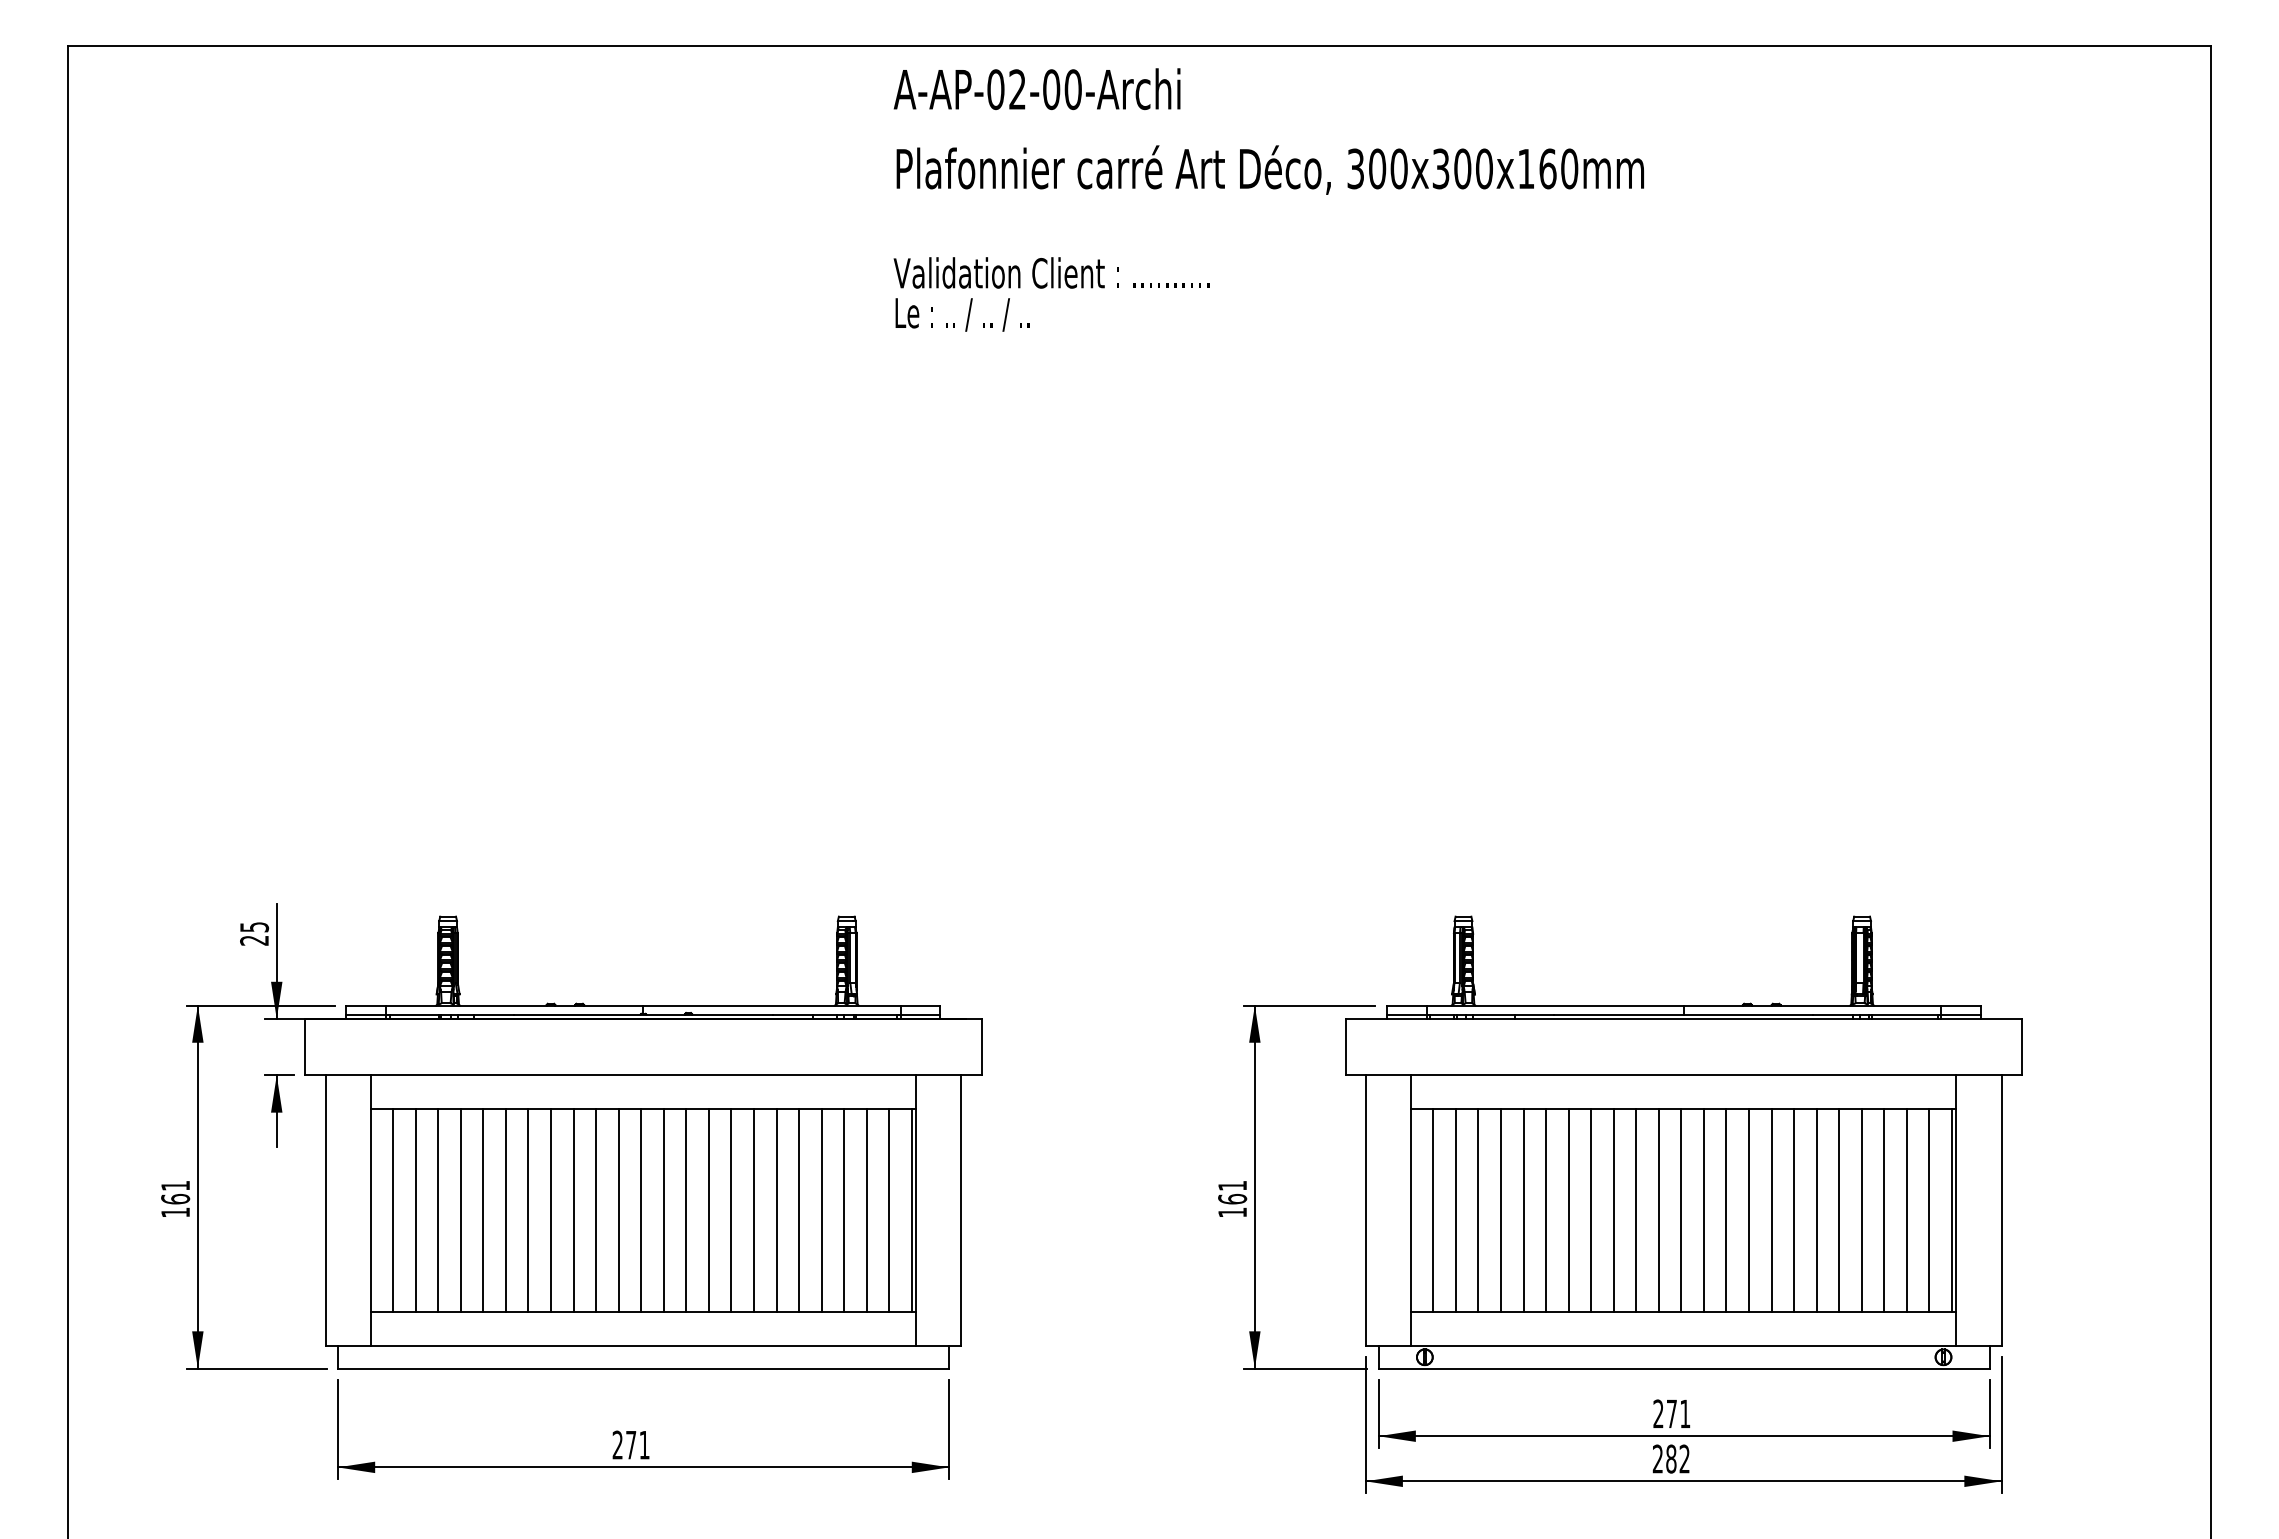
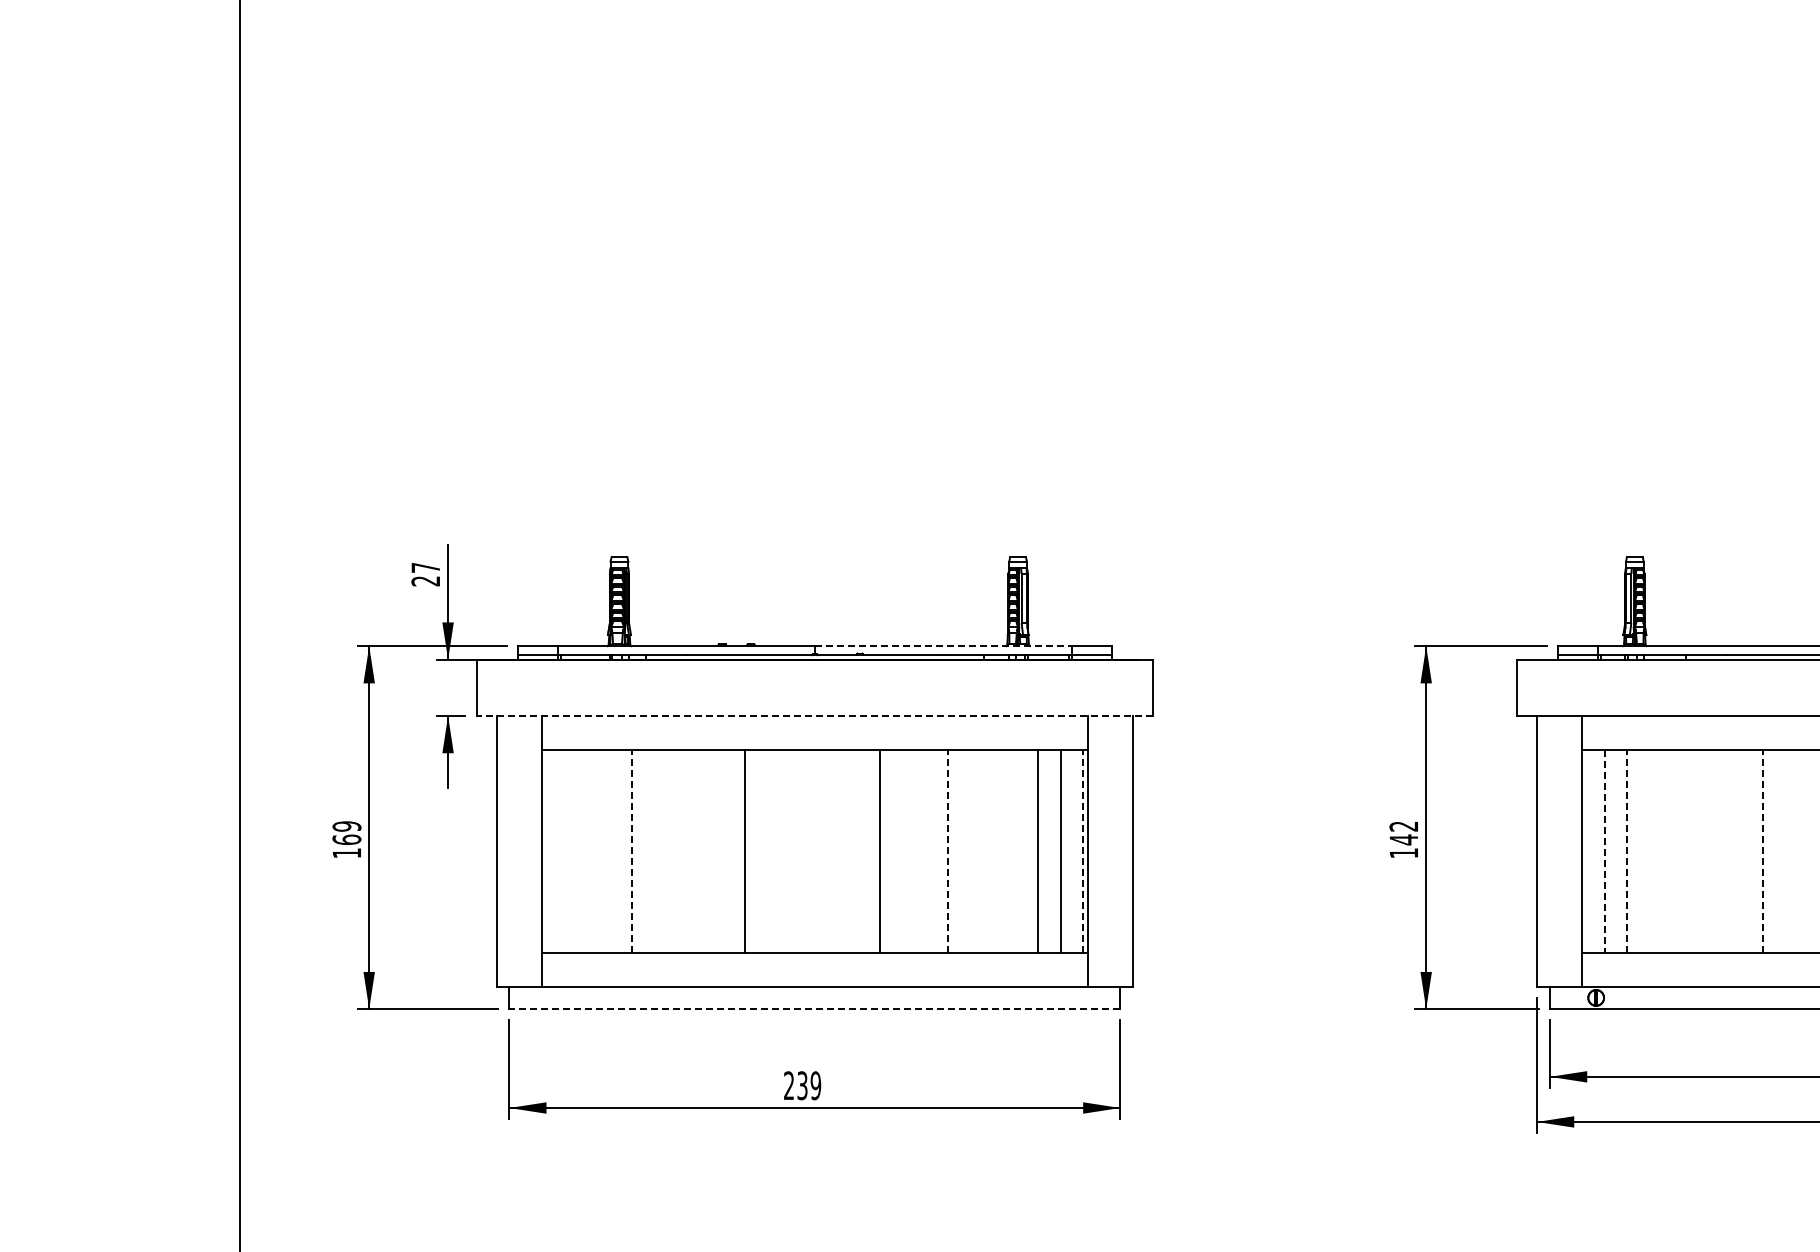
text: (254, 927) -> (425, 568), 25 -> 27
line: (772, 1005) -> (943, 646), solid -> dashed
line: (642, 1075) -> (813, 716), solid -> dashed
text: (175, 1185) -> (346, 826), 161 -> 169
text: (1232, 1192) -> (1403, 833), 161 -> 142
line: (393, 1210) -> (564, 851), removed
line: (415, 1210) -> (586, 851), removed
line: (438, 1210) -> (609, 851), removed
line: (460, 1210) -> (631, 851), solid -> dashed
line: (483, 1210) -> (654, 851), removed
line: (505, 1210) -> (676, 851), removed
line: (528, 1210) -> (699, 851), removed
line: (551, 1210) -> (722, 851), removed
line: (596, 1210) -> (767, 851), removed
line: (618, 1210) -> (789, 851), removed
line: (641, 1210) -> (812, 851), removed
line: (663, 1210) -> (834, 851), removed
line: (686, 1210) -> (857, 851), removed
line: (731, 1210) -> (902, 851), removed
line: (753, 1210) -> (924, 851), removed
line: (776, 1210) -> (947, 851), solid -> dashed
line: (799, 1210) -> (970, 851), removed
line: (821, 1210) -> (992, 851), removed
line: (844, 1210) -> (1015, 851), removed
line: (911, 1210) -> (1082, 851), solid -> dashed
line: (1455, 1210) -> (1626, 851), solid -> dashed
line: (1478, 1210) -> (1649, 851), removed
line: (1500, 1210) -> (1671, 851), removed
line: (1523, 1210) -> (1694, 851), removed
line: (1546, 1210) -> (1717, 851), removed
line: (1568, 1210) -> (1739, 851), removed
line: (1591, 1210) -> (1762, 851), solid -> dashed
line: (1613, 1210) -> (1784, 851), removed
line: (1636, 1210) -> (1807, 851), removed
line: (1433, 1211) -> (1604, 852), solid -> dashed
line: (643, 1368) -> (814, 1009), solid -> dashed
text: (637, 1444) -> (808, 1085), 271 -> 239

